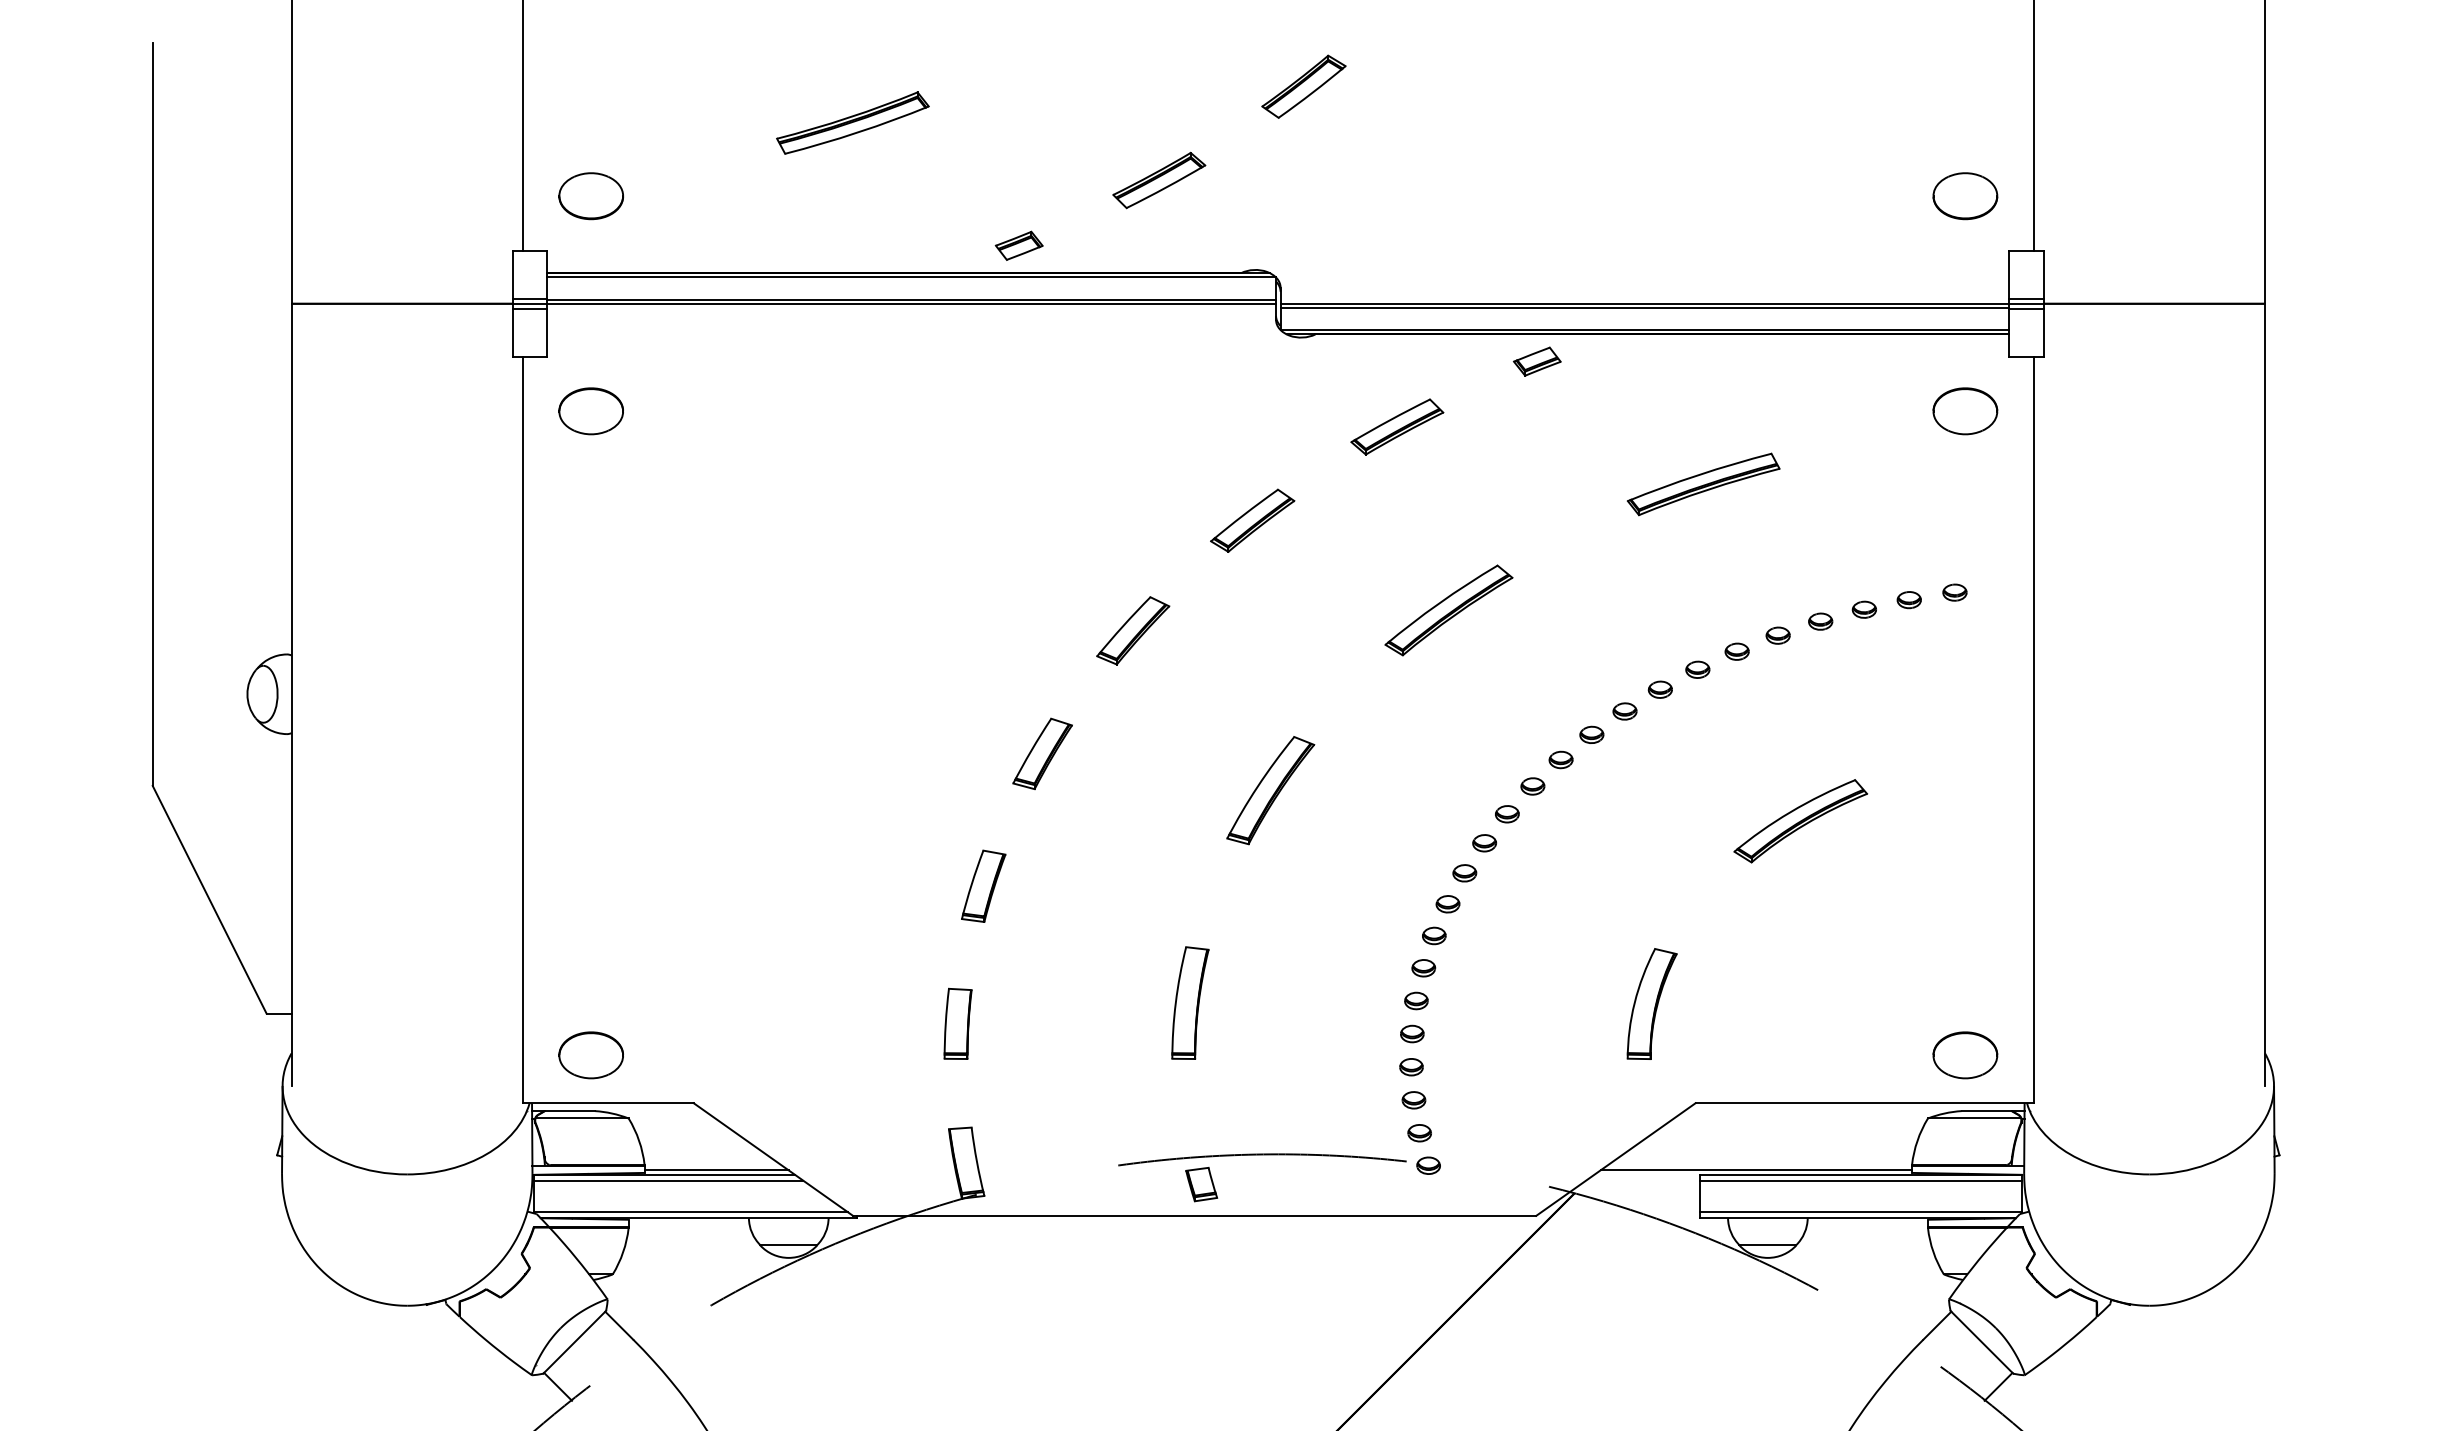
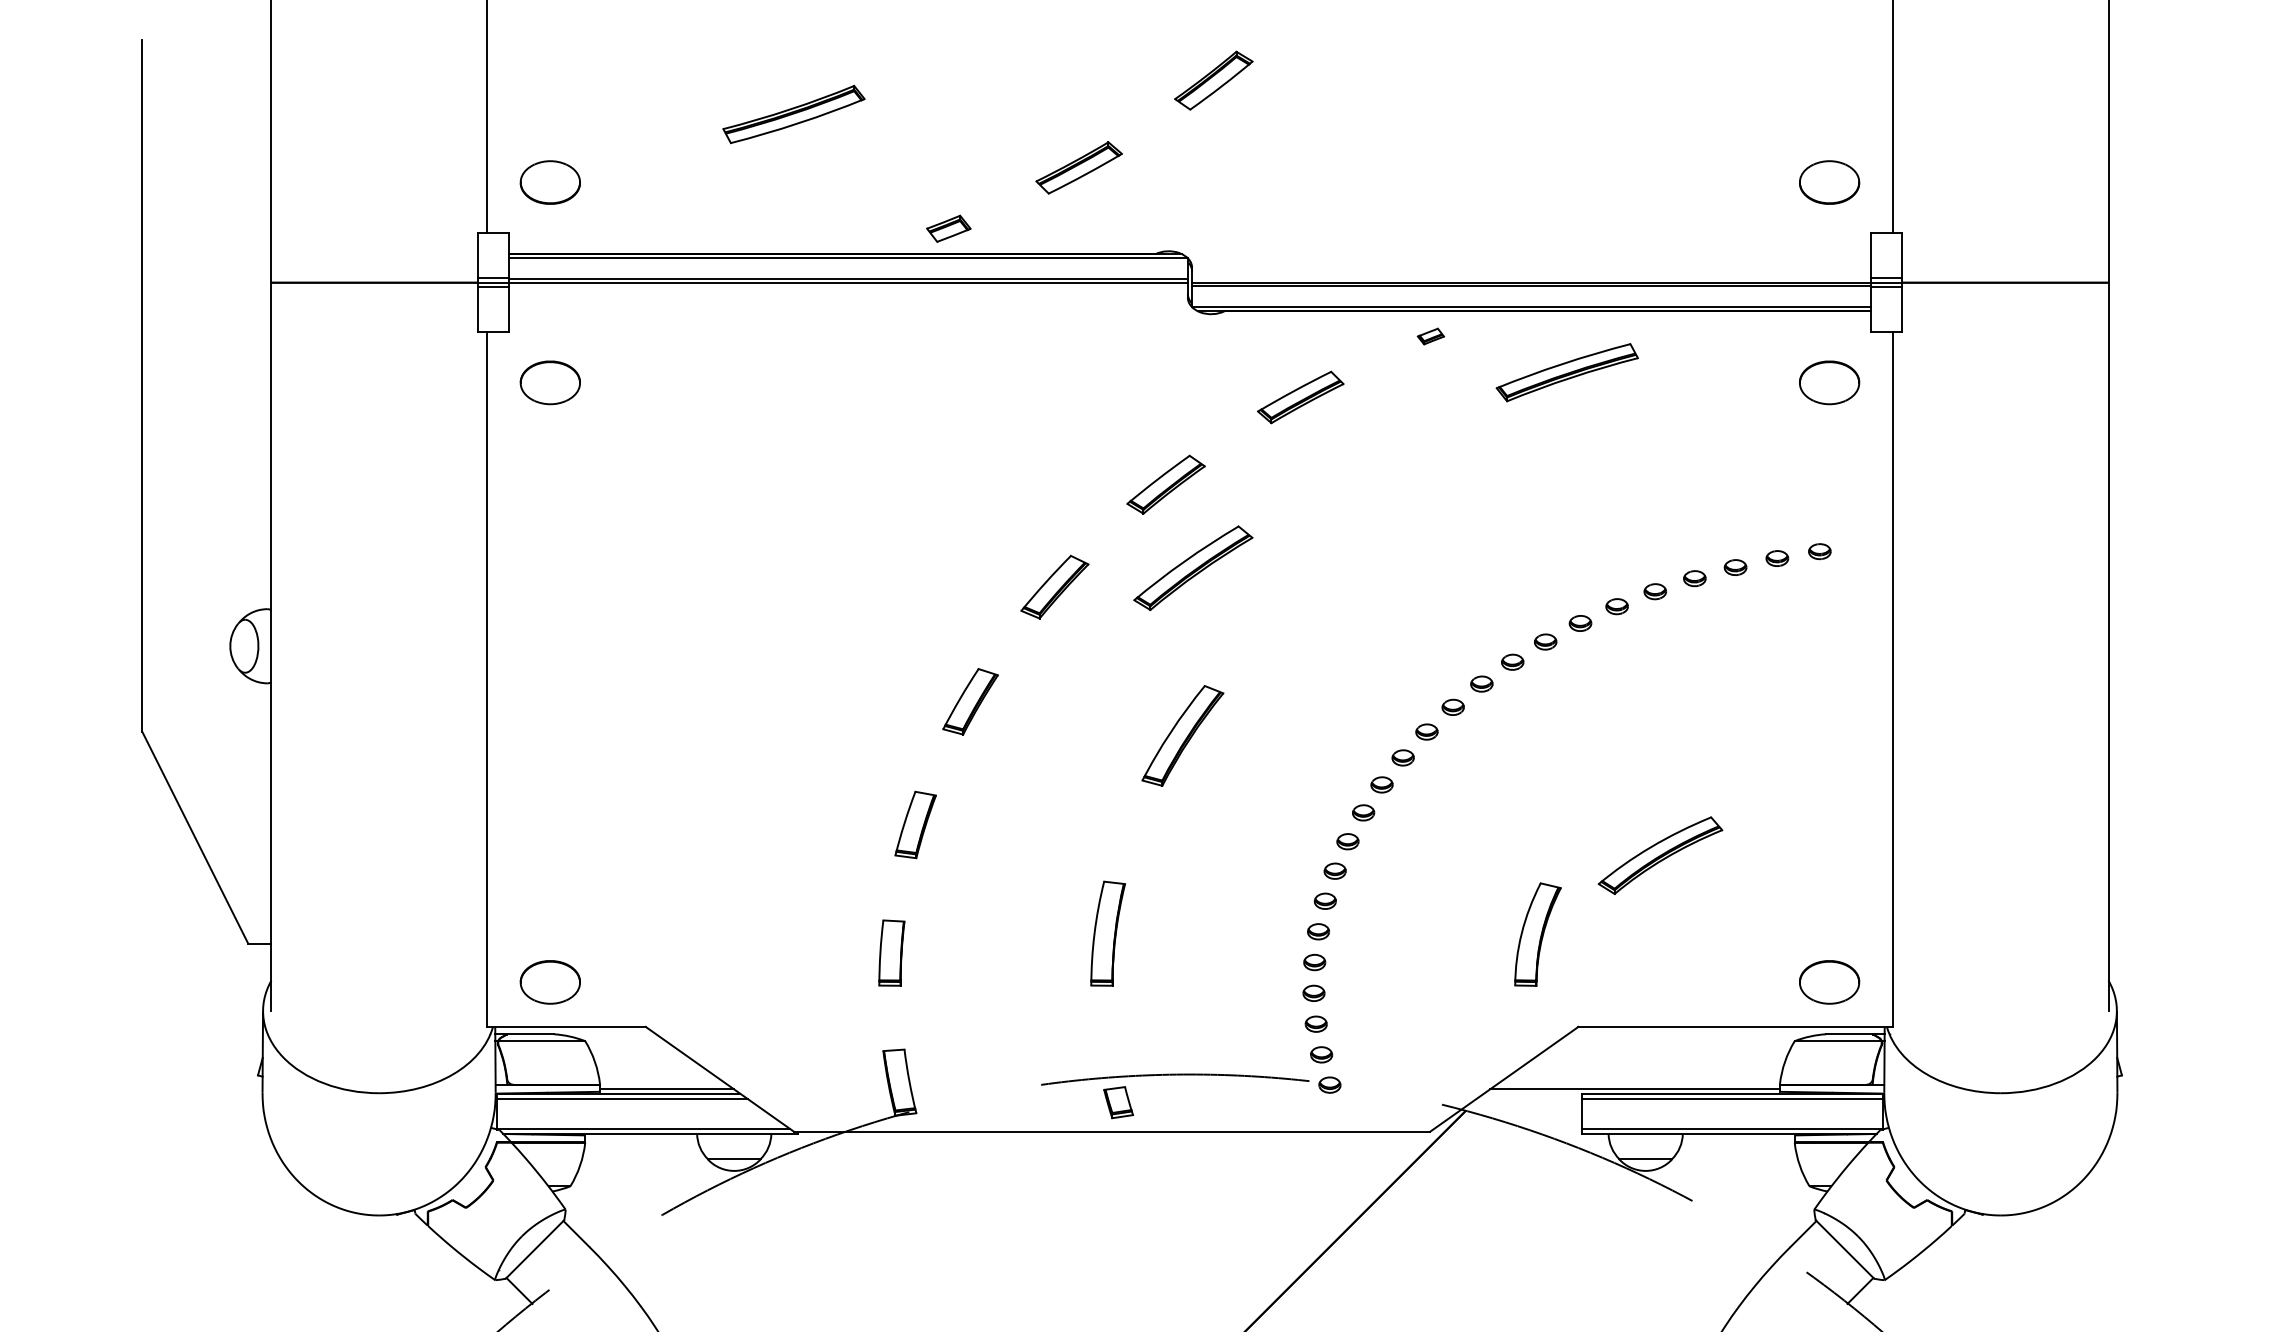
part: (1536, 361) -> (1430, 336), size x0.6
part: (1703, 484) -> (1567, 372), moved
part: (1448, 610) -> (1192, 568), moved
part: (1800, 821) -> (1660, 855), moved

